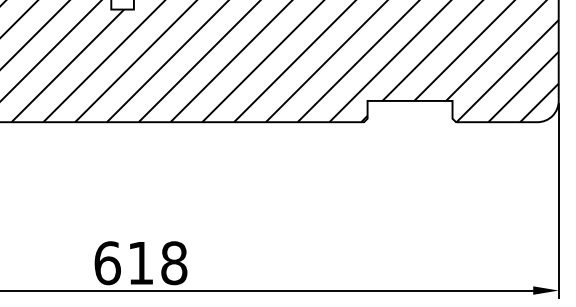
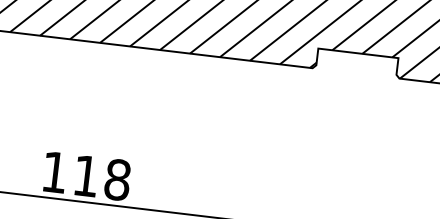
text: (107, 263) -> (54, 172), 618 -> 118

